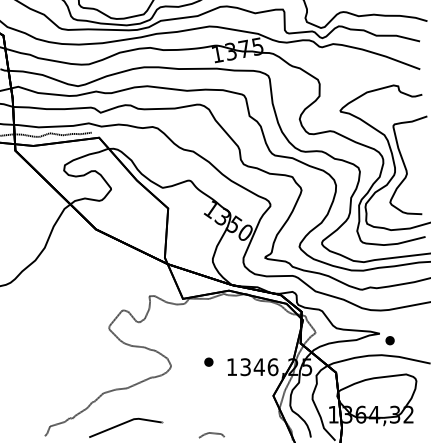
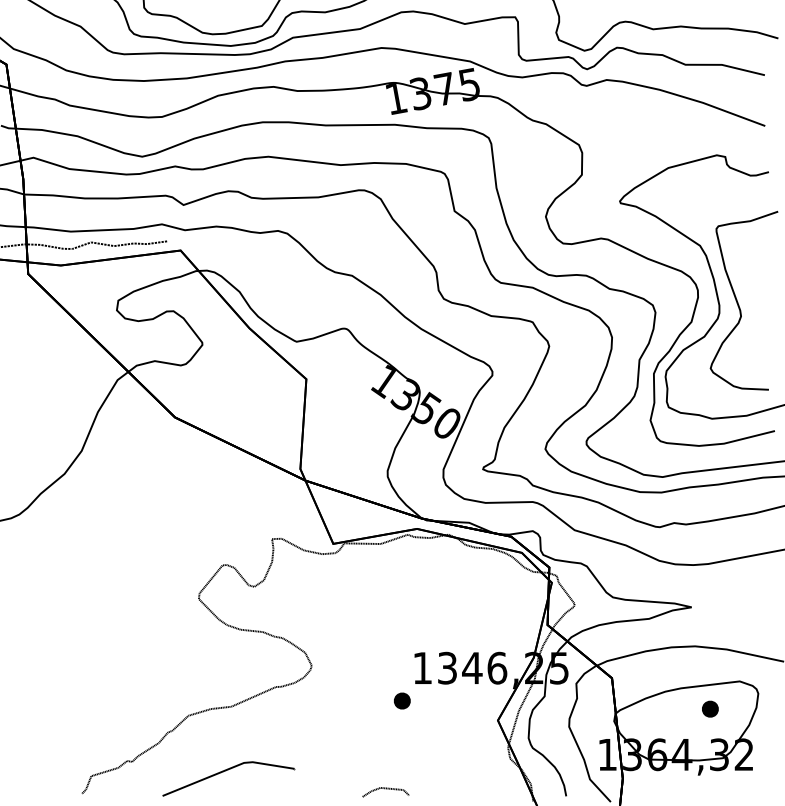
part: (389, 340) -> (709, 708), moved
part: (208, 361) -> (401, 699), moved

